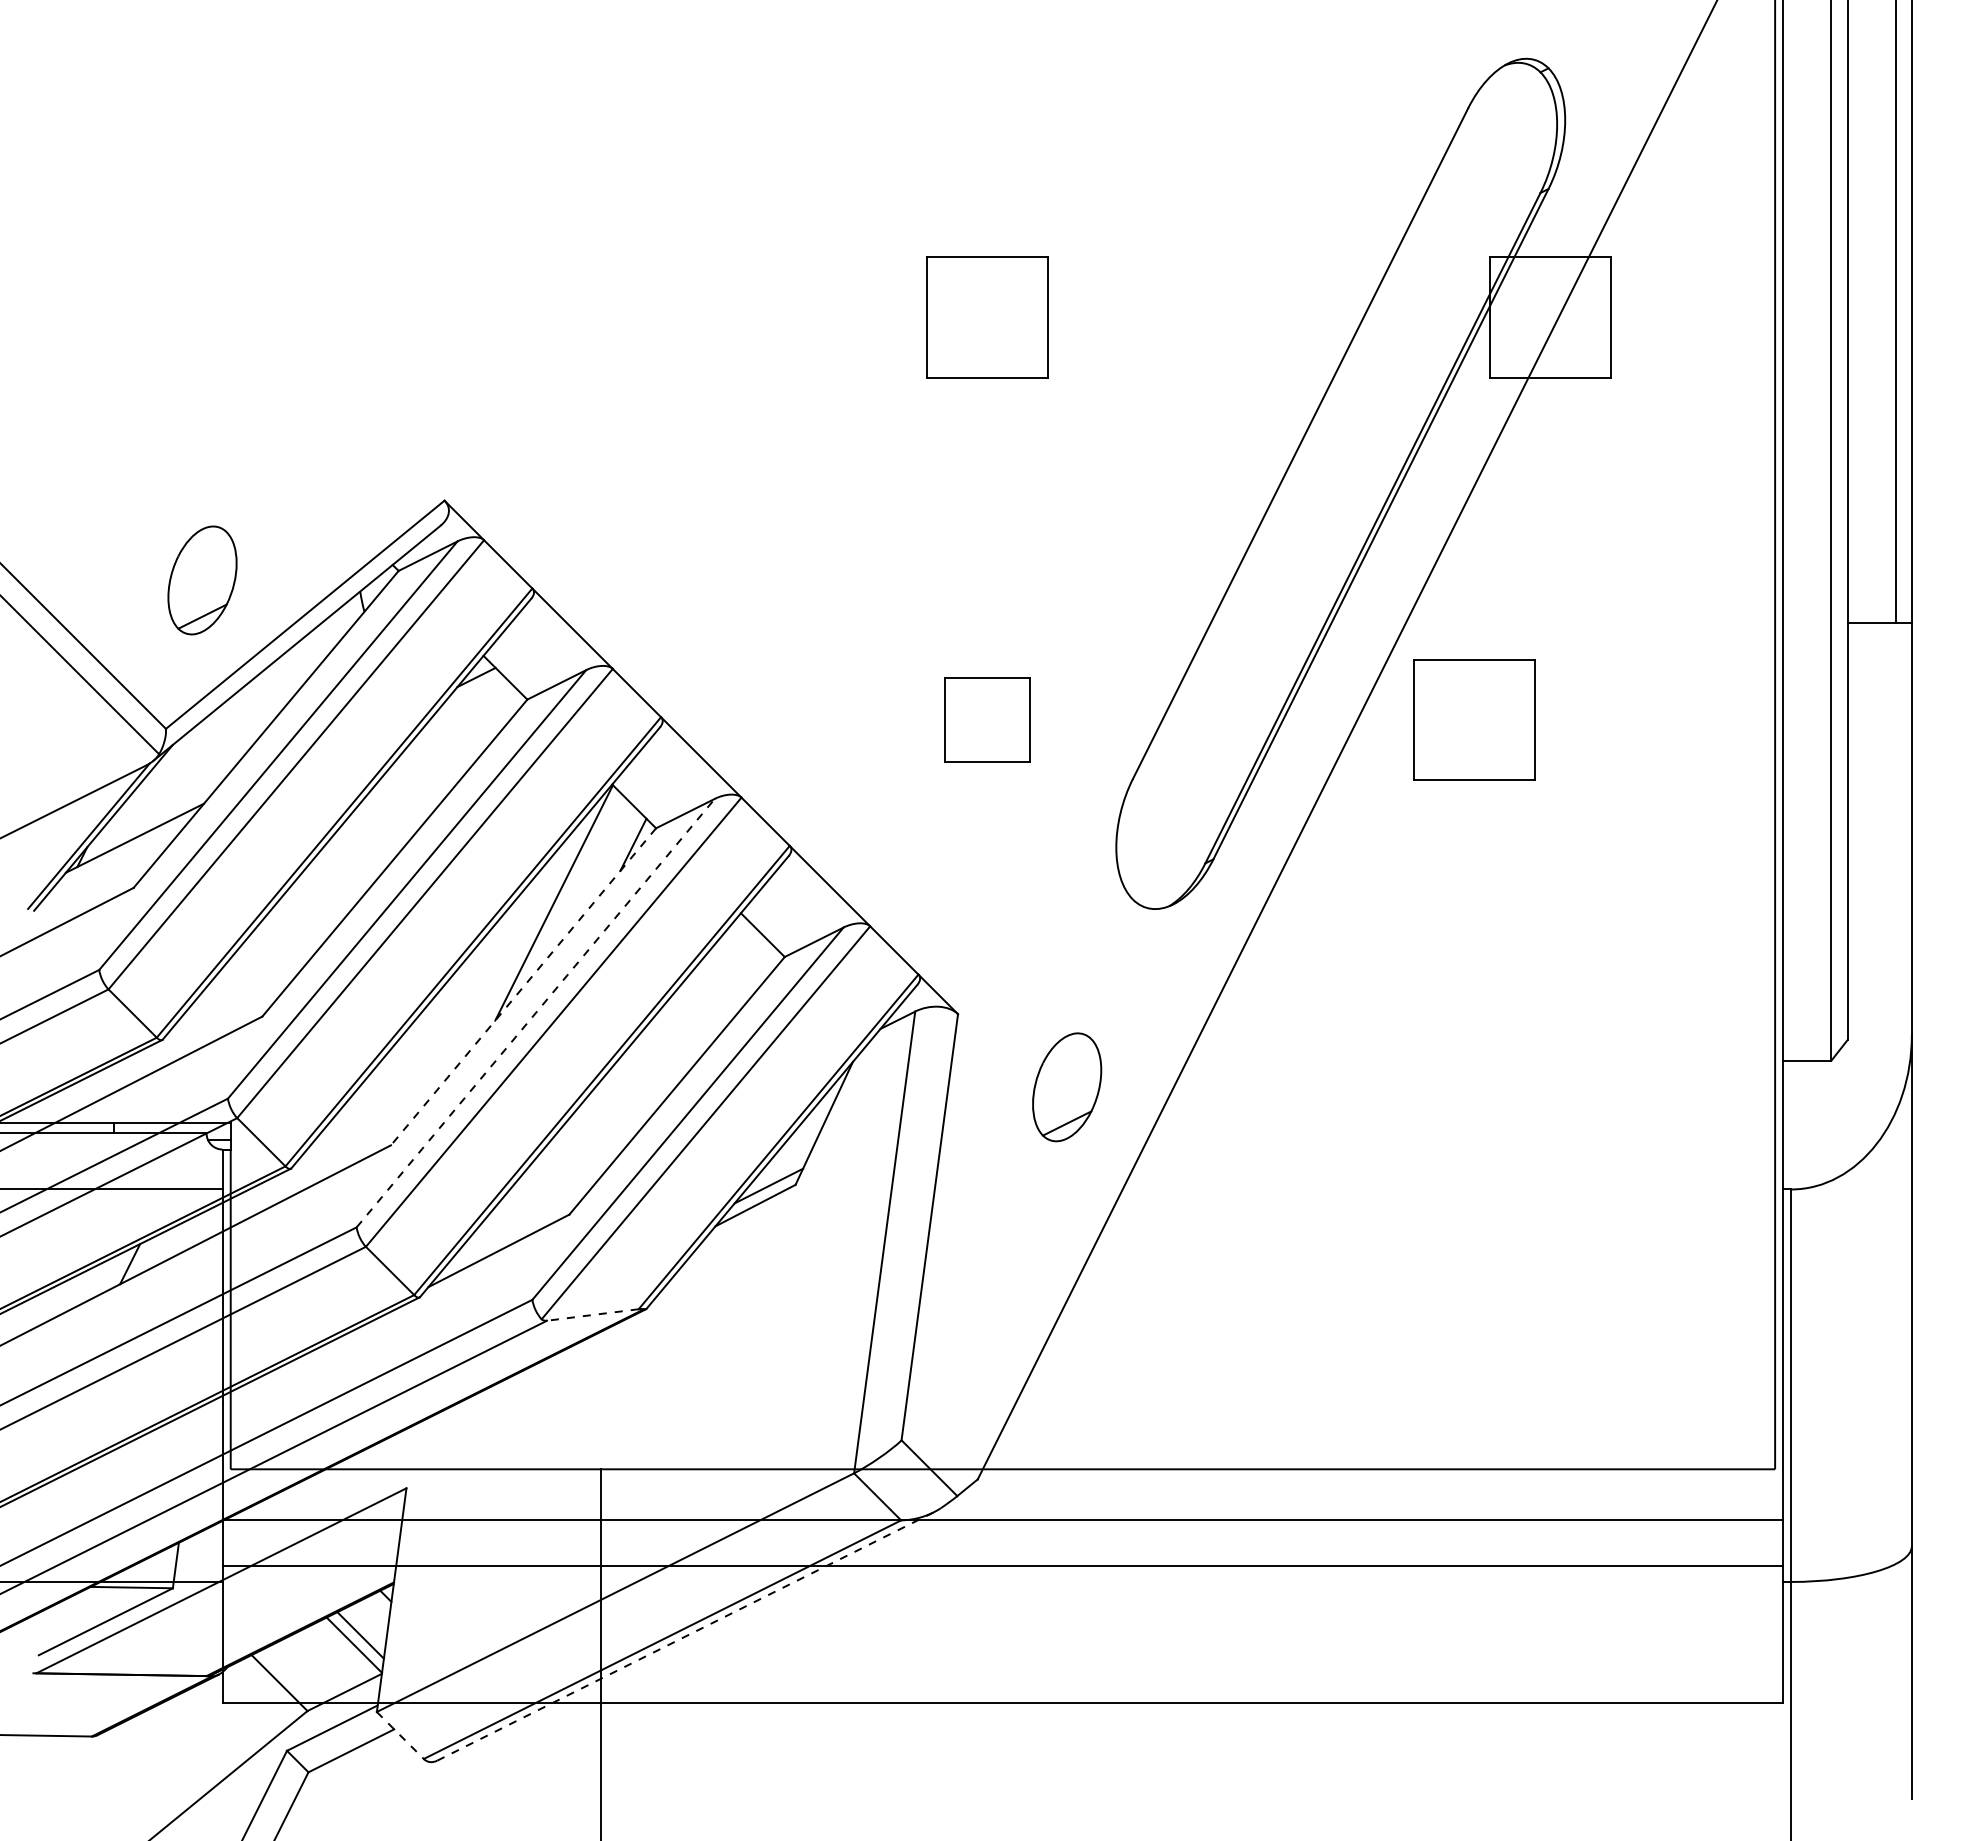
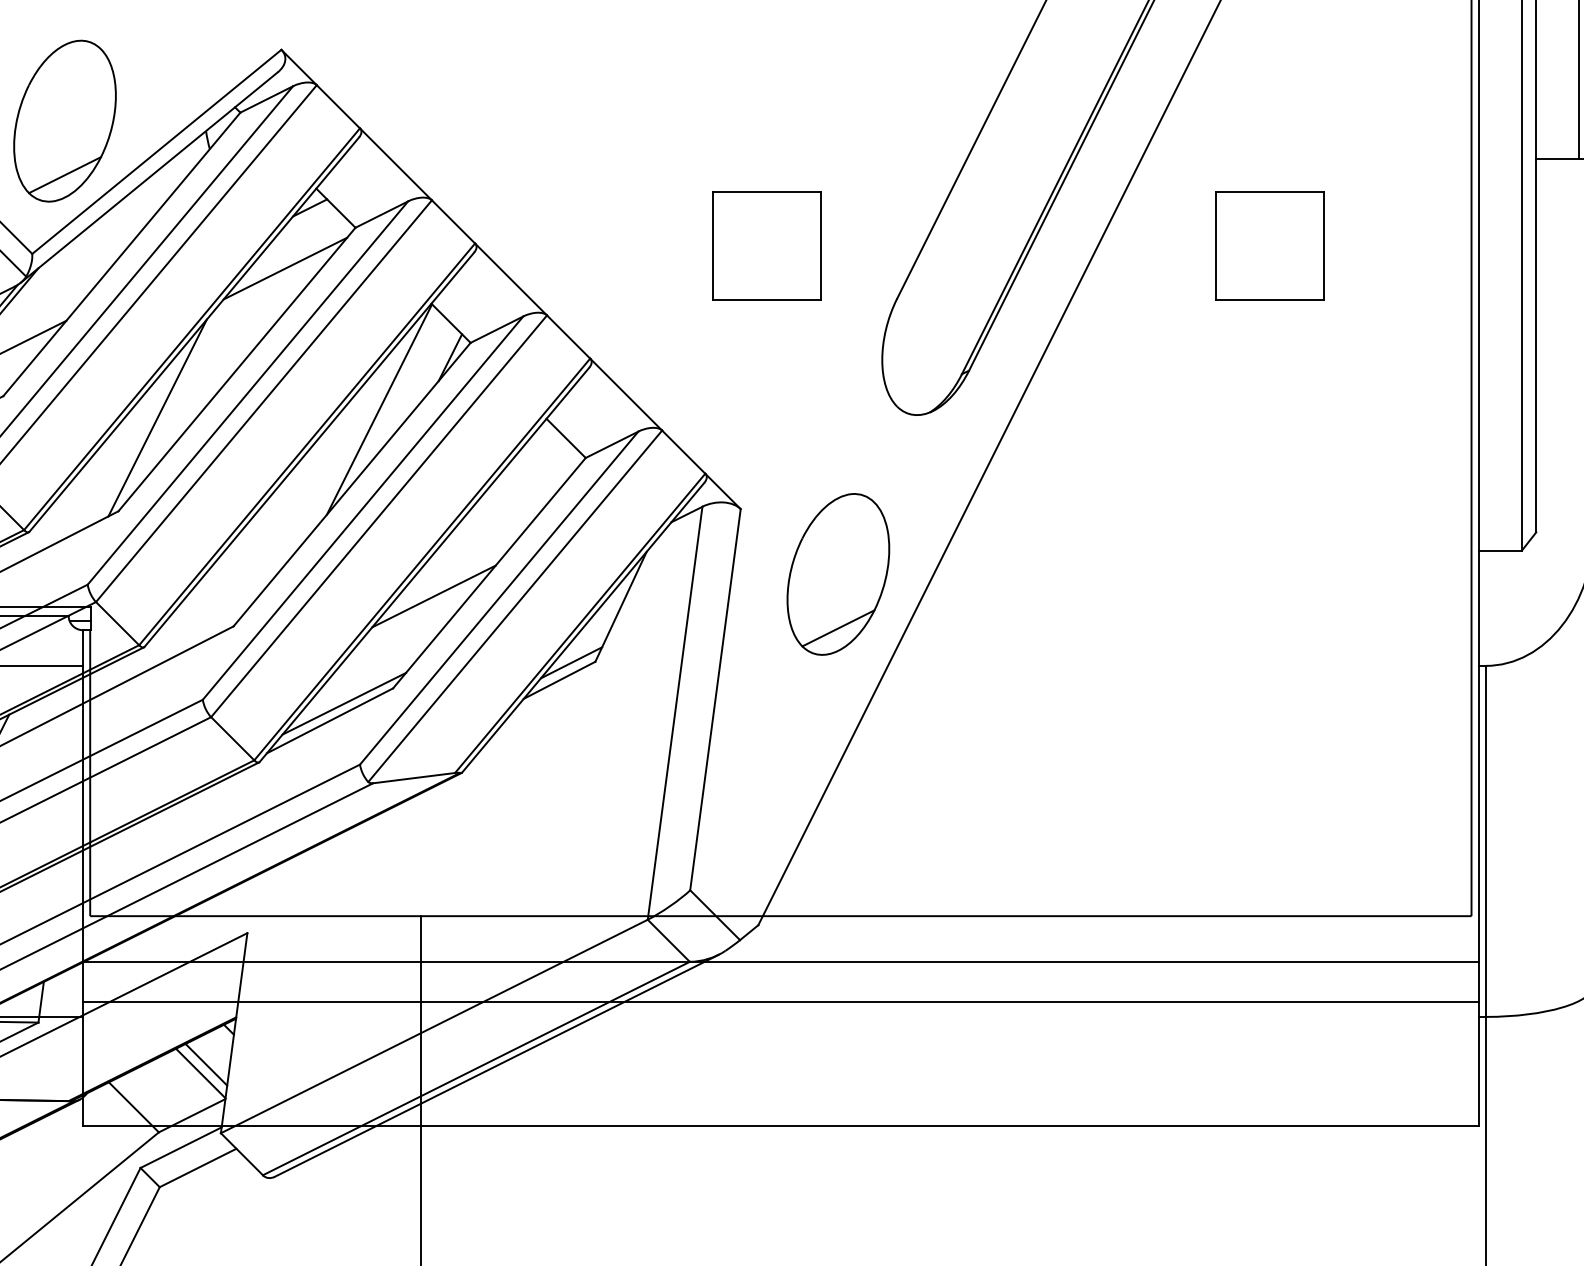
part: (202, 580) -> (64, 121), size x1.67
part: (987, 719) -> (767, 245), size x1.43
part: (1474, 719) -> (1270, 245), moved
line: (448, 744) -> (284, 267), added
line: (306, 912) -> (157, 418), added
line: (523, 986) -> (352, 484), dashed -> solid
line: (536, 1012) -> (363, 507), dashed -> solid
part: (1066, 1087) -> (837, 574), size x1.67
line: (615, 1111) -> (434, 596), added
line: (514, 1231) -> (344, 703), added
line: (592, 1315) -> (413, 778), dashed -> solid
line: (685, 1636) -> (496, 1065), dashed -> solid
line: (400, 1735) -> (242, 1154), dashed -> solid

